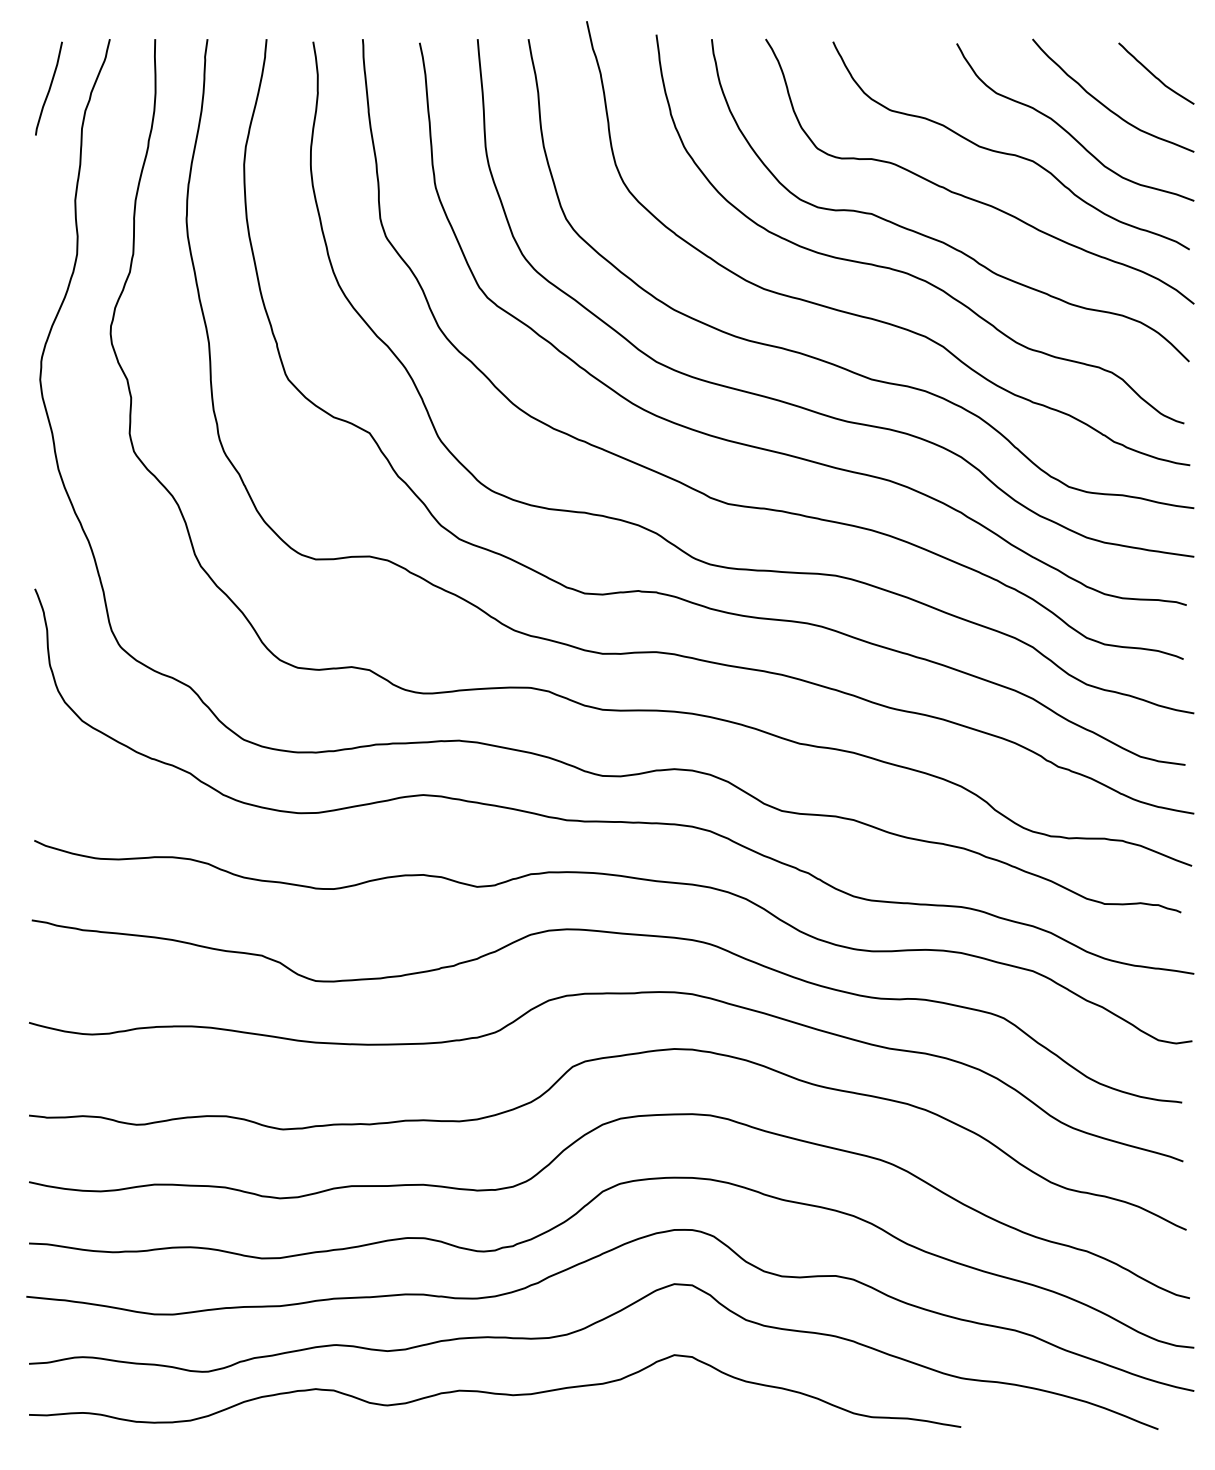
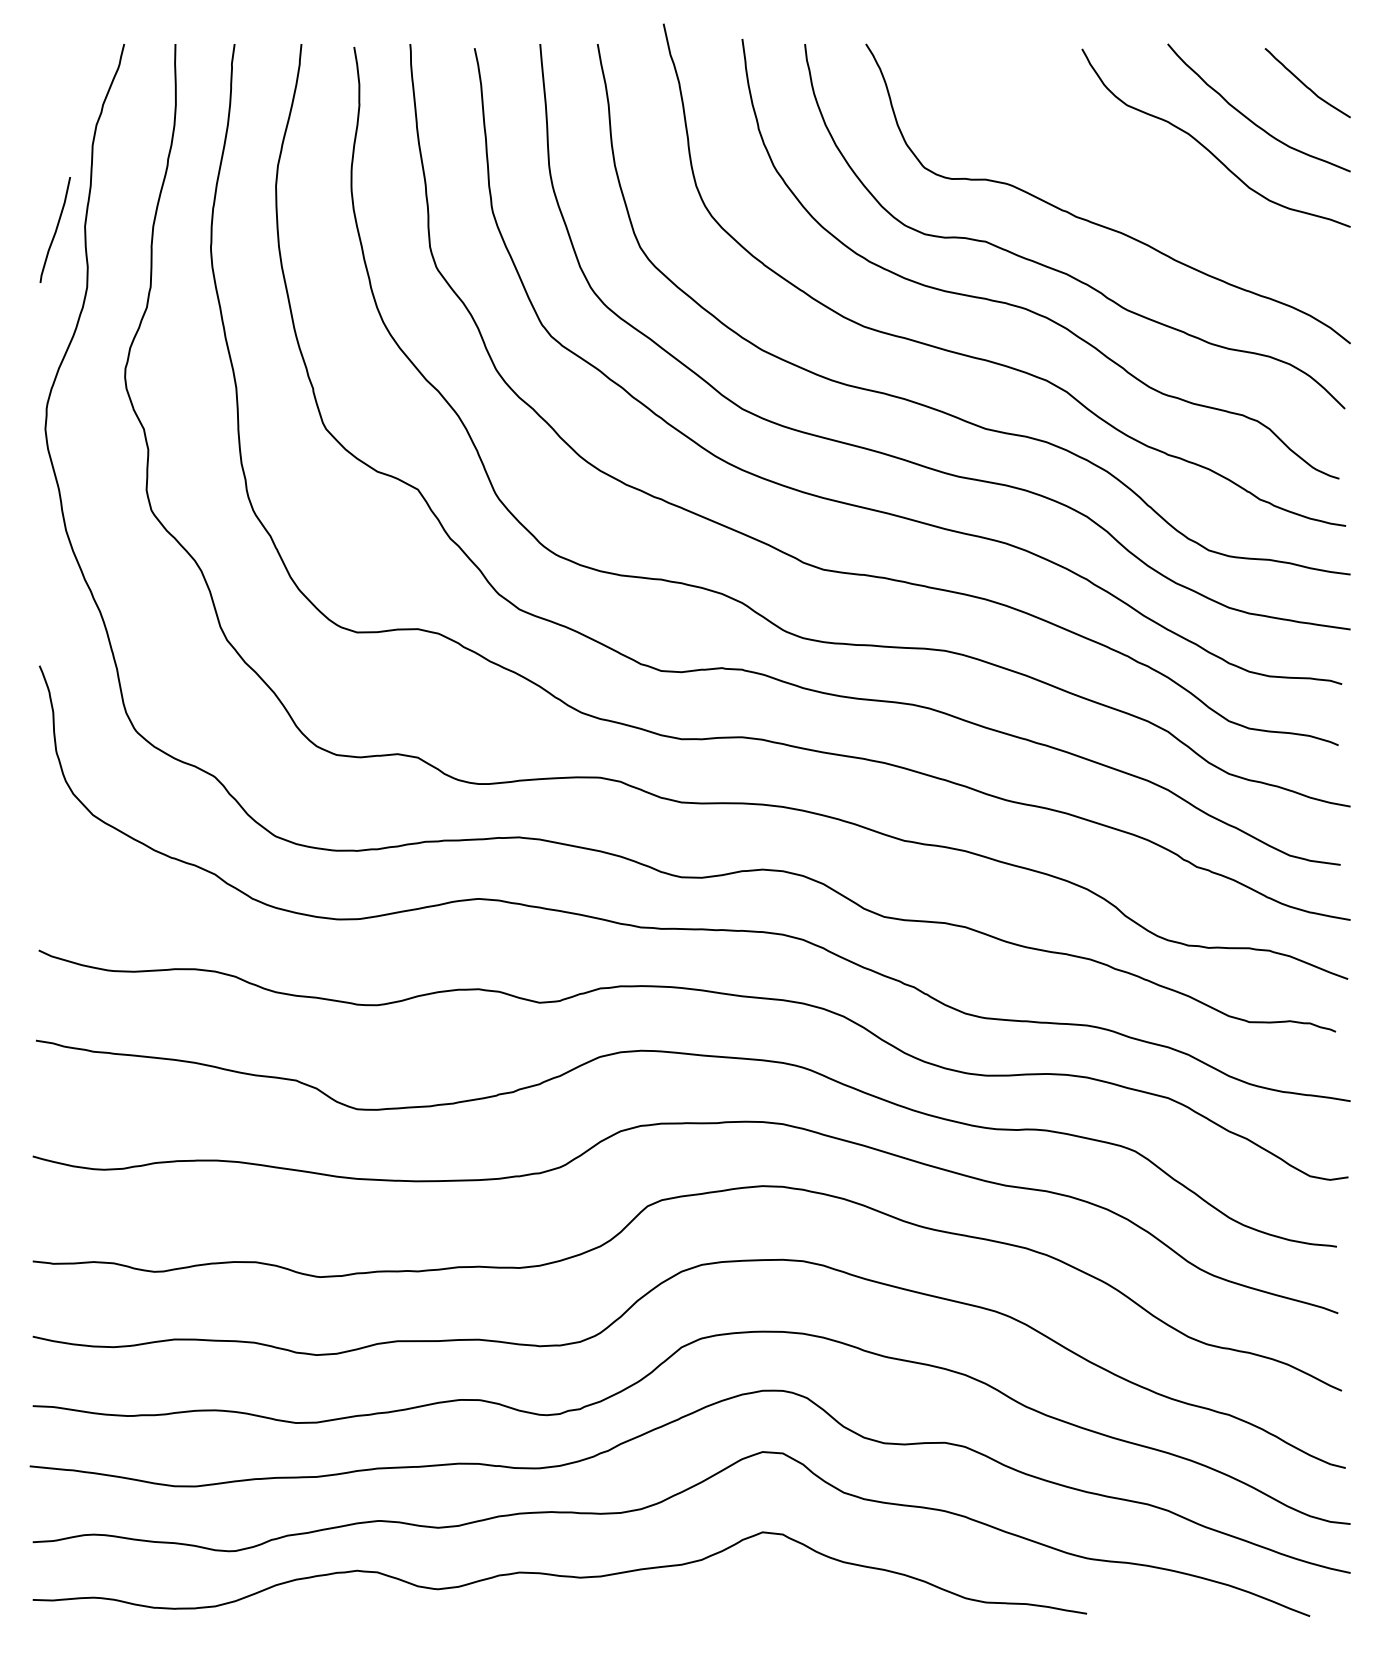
curve: (49, 88) -> (55, 229), moved
curve: (1011, 153) -> (1143, 173), removed

